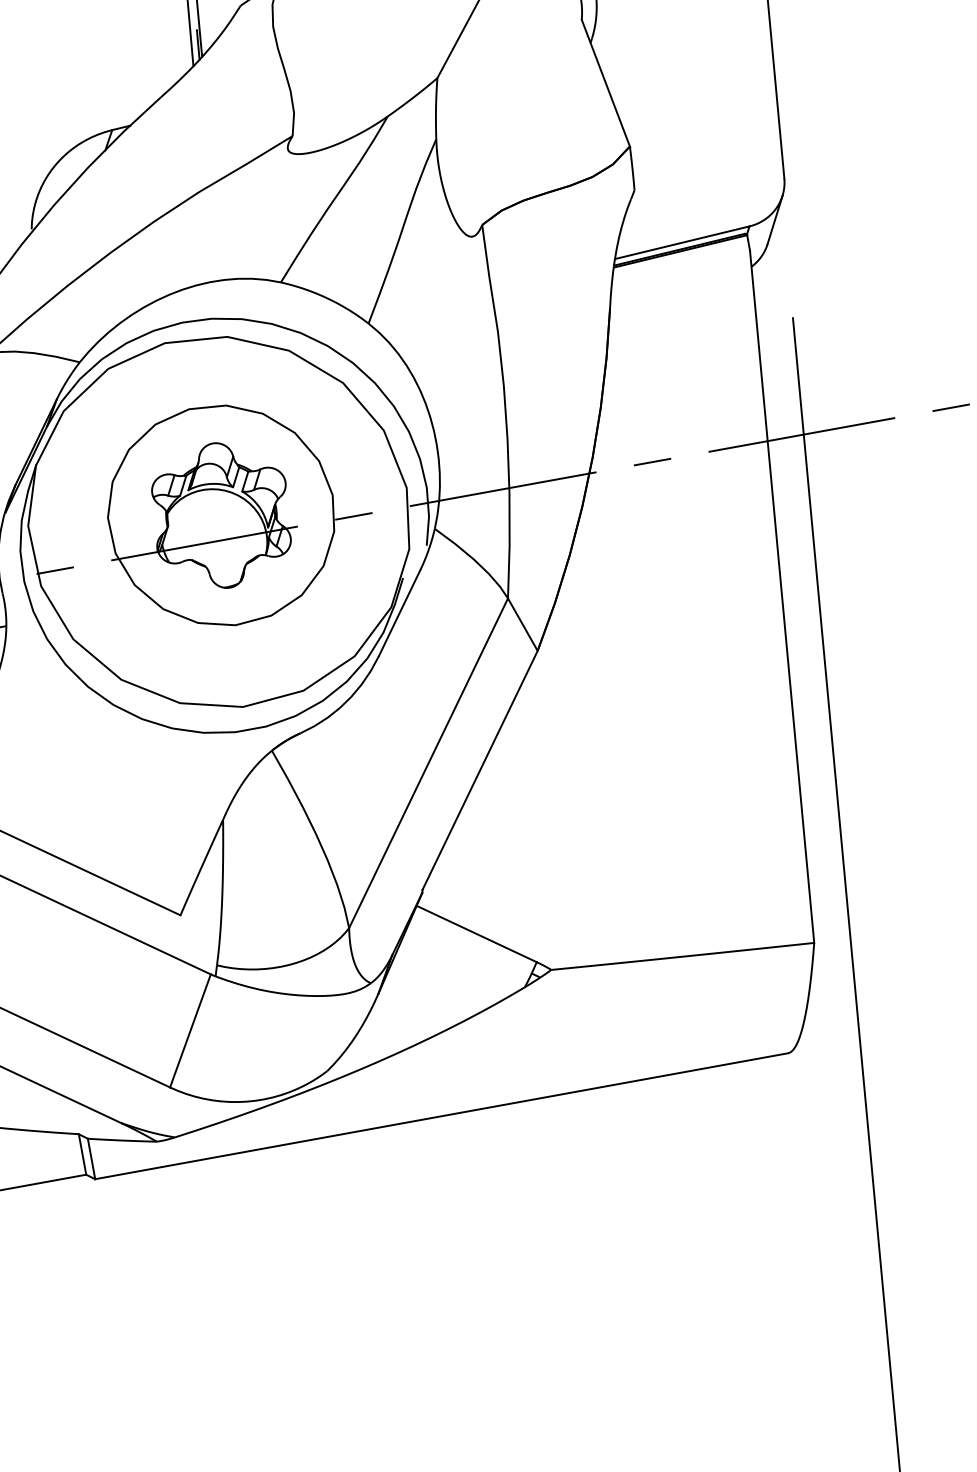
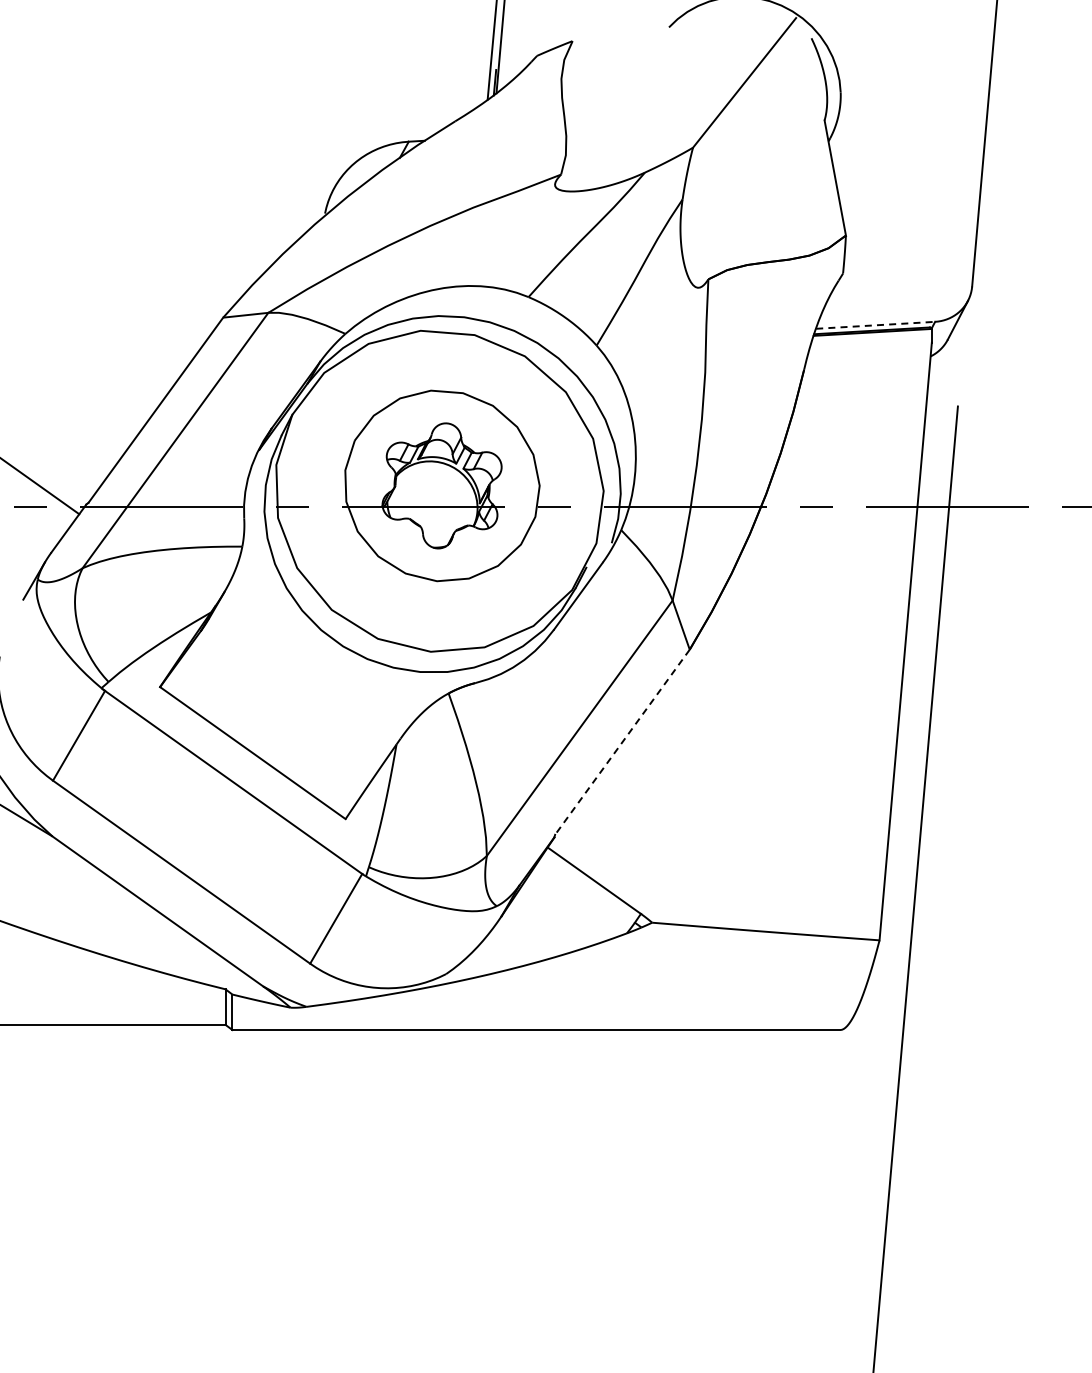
line: (682, 242) -> (875, 325), solid -> dashed
line: (480, 770) -> (622, 742), solid -> dashed

